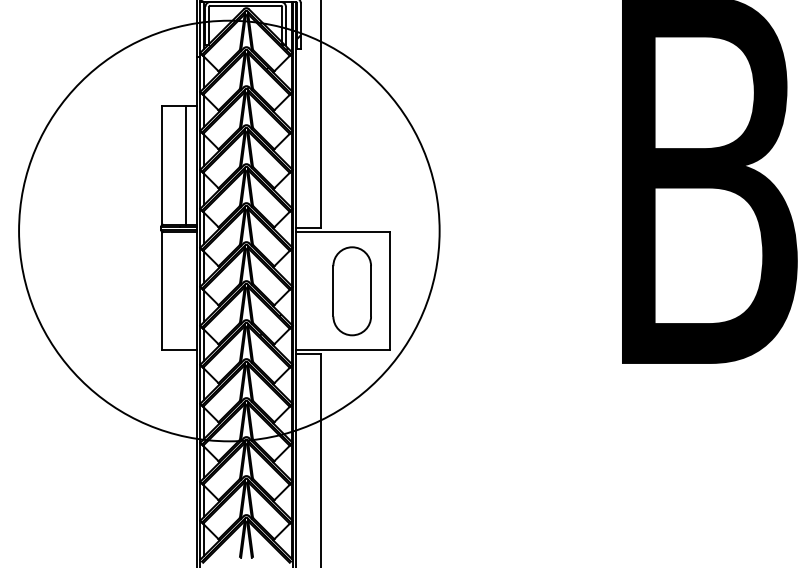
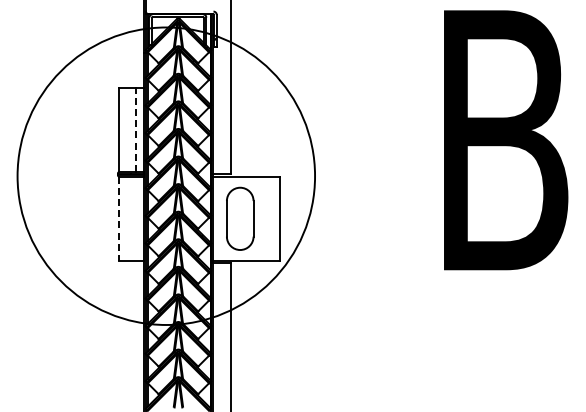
line: (185, 164) -> (135, 129), solid -> dashed
line: (161, 290) -> (118, 218), solid -> dashed
part: (352, 290) -> (240, 218), moved

